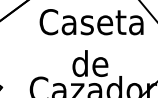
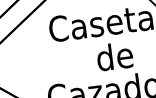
text: (90, 63) -> (115, 56), moved

